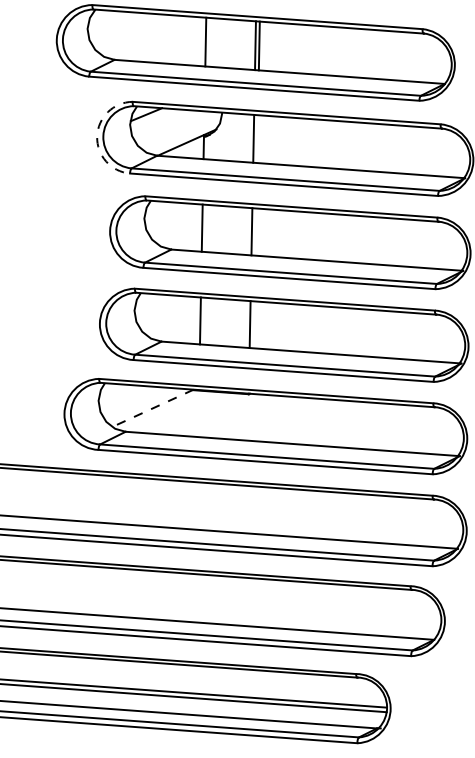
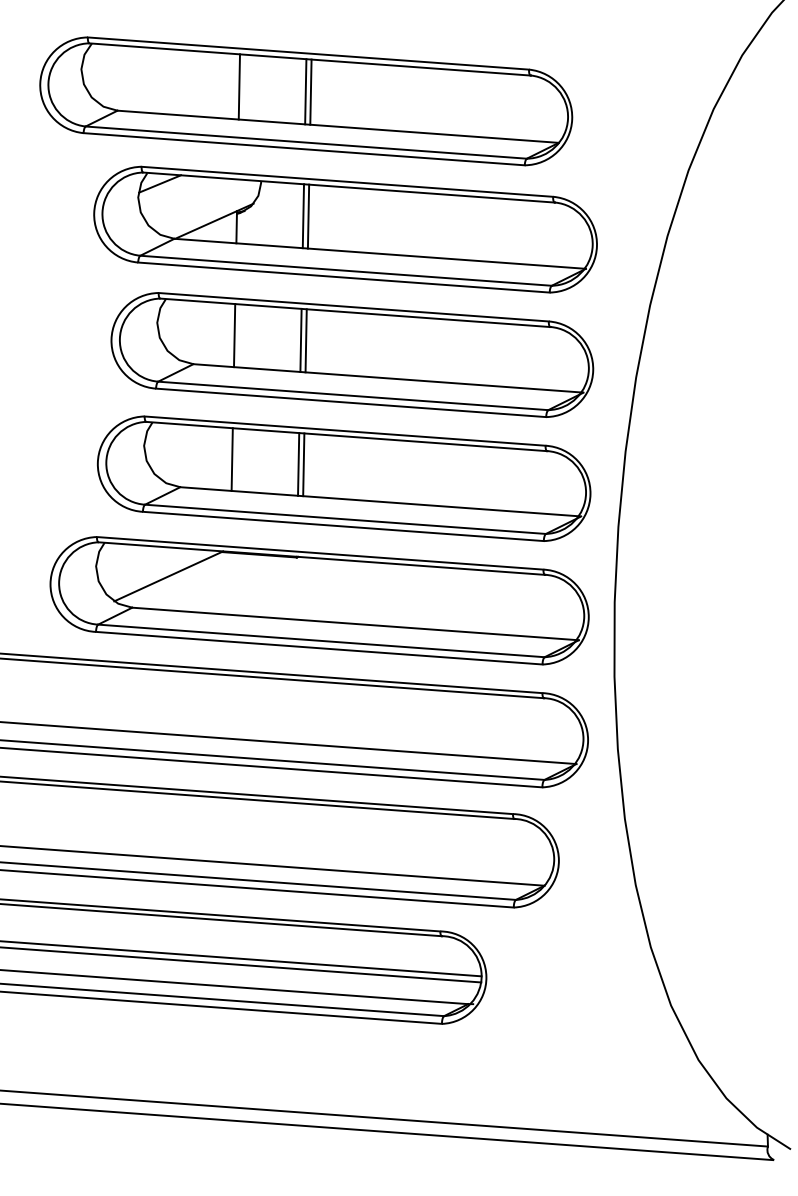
arc: (97, 136) -> (94, 213), dashed -> solid
line: (257, 139) -> (308, 216), added
line: (255, 231) -> (305, 340), added
line: (253, 324) -> (303, 464), added
line: (152, 408) -> (168, 576), dashed -> solid

